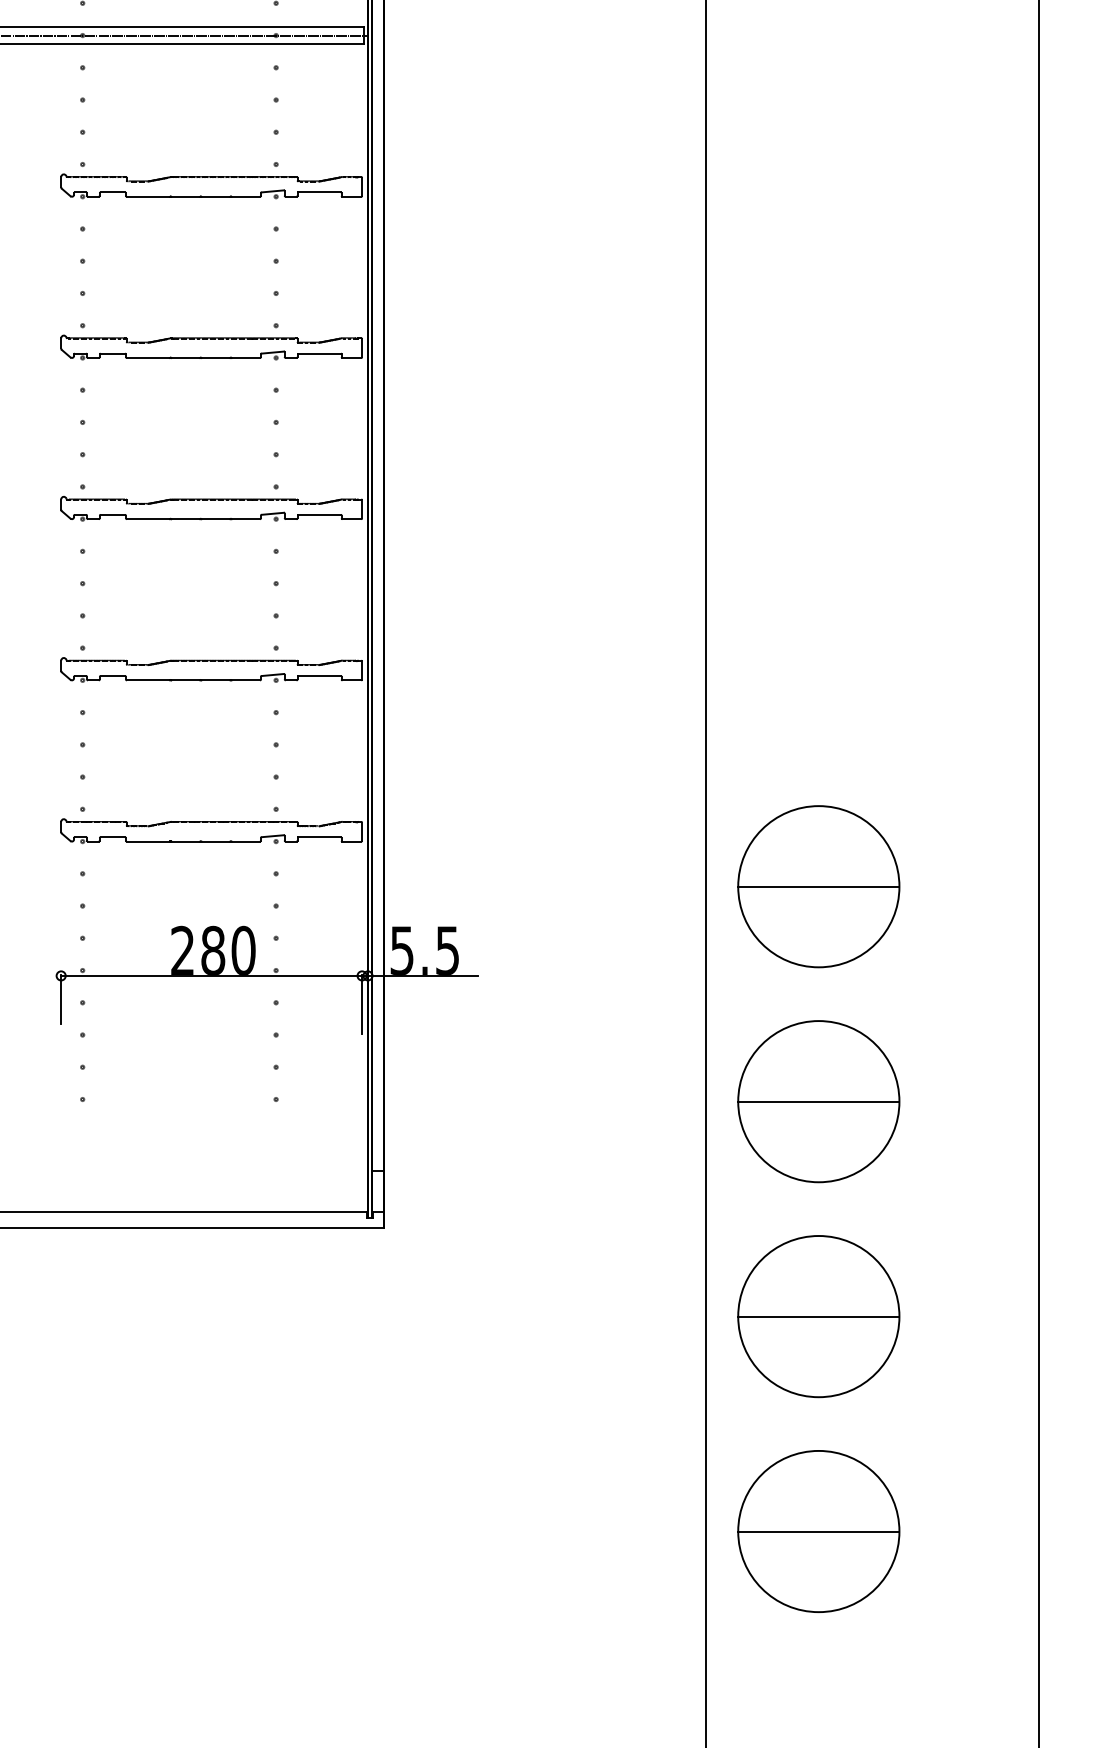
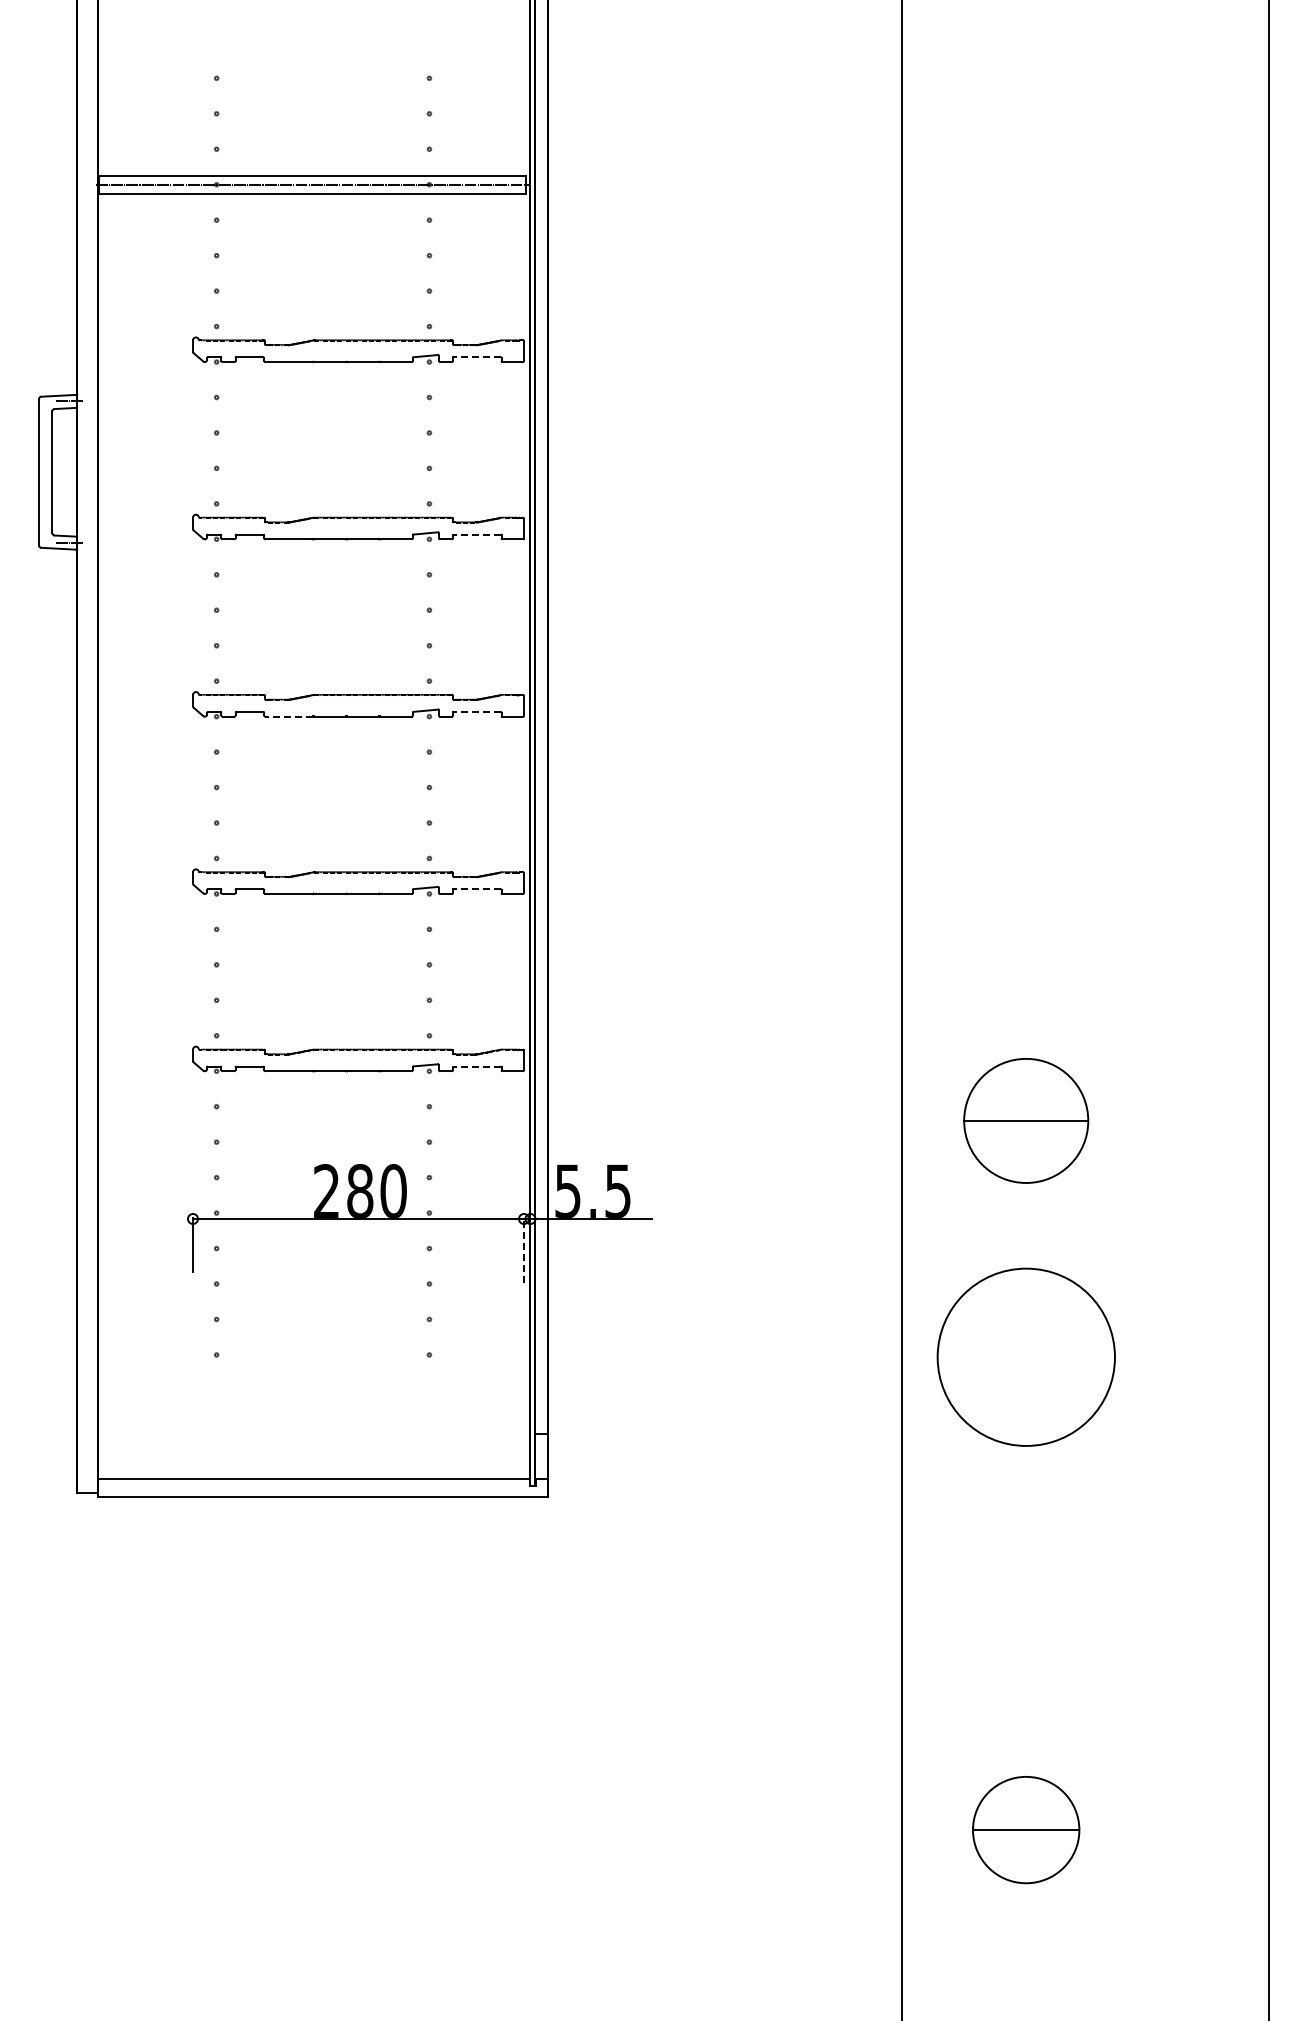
line: (318, 192) -> (476, 357), solid -> dashed
line: (318, 353) -> (476, 534), solid -> dashed
line: (318, 514) -> (476, 711), solid -> dashed
line: (148, 519) -> (289, 716), solid -> dashed
line: (318, 676) -> (476, 889), solid -> dashed
line: (318, 837) -> (476, 1066), solid -> dashed
part: (818, 886) -> (1025, 1120), size x0.7
line: (361, 1004) -> (523, 1250), solid -> dashed
line: (818, 1101) -> (1025, 1357), removed
part: (818, 1316) -> (1025, 1593), removed
part: (818, 1530) -> (1025, 1829), size x0.6

